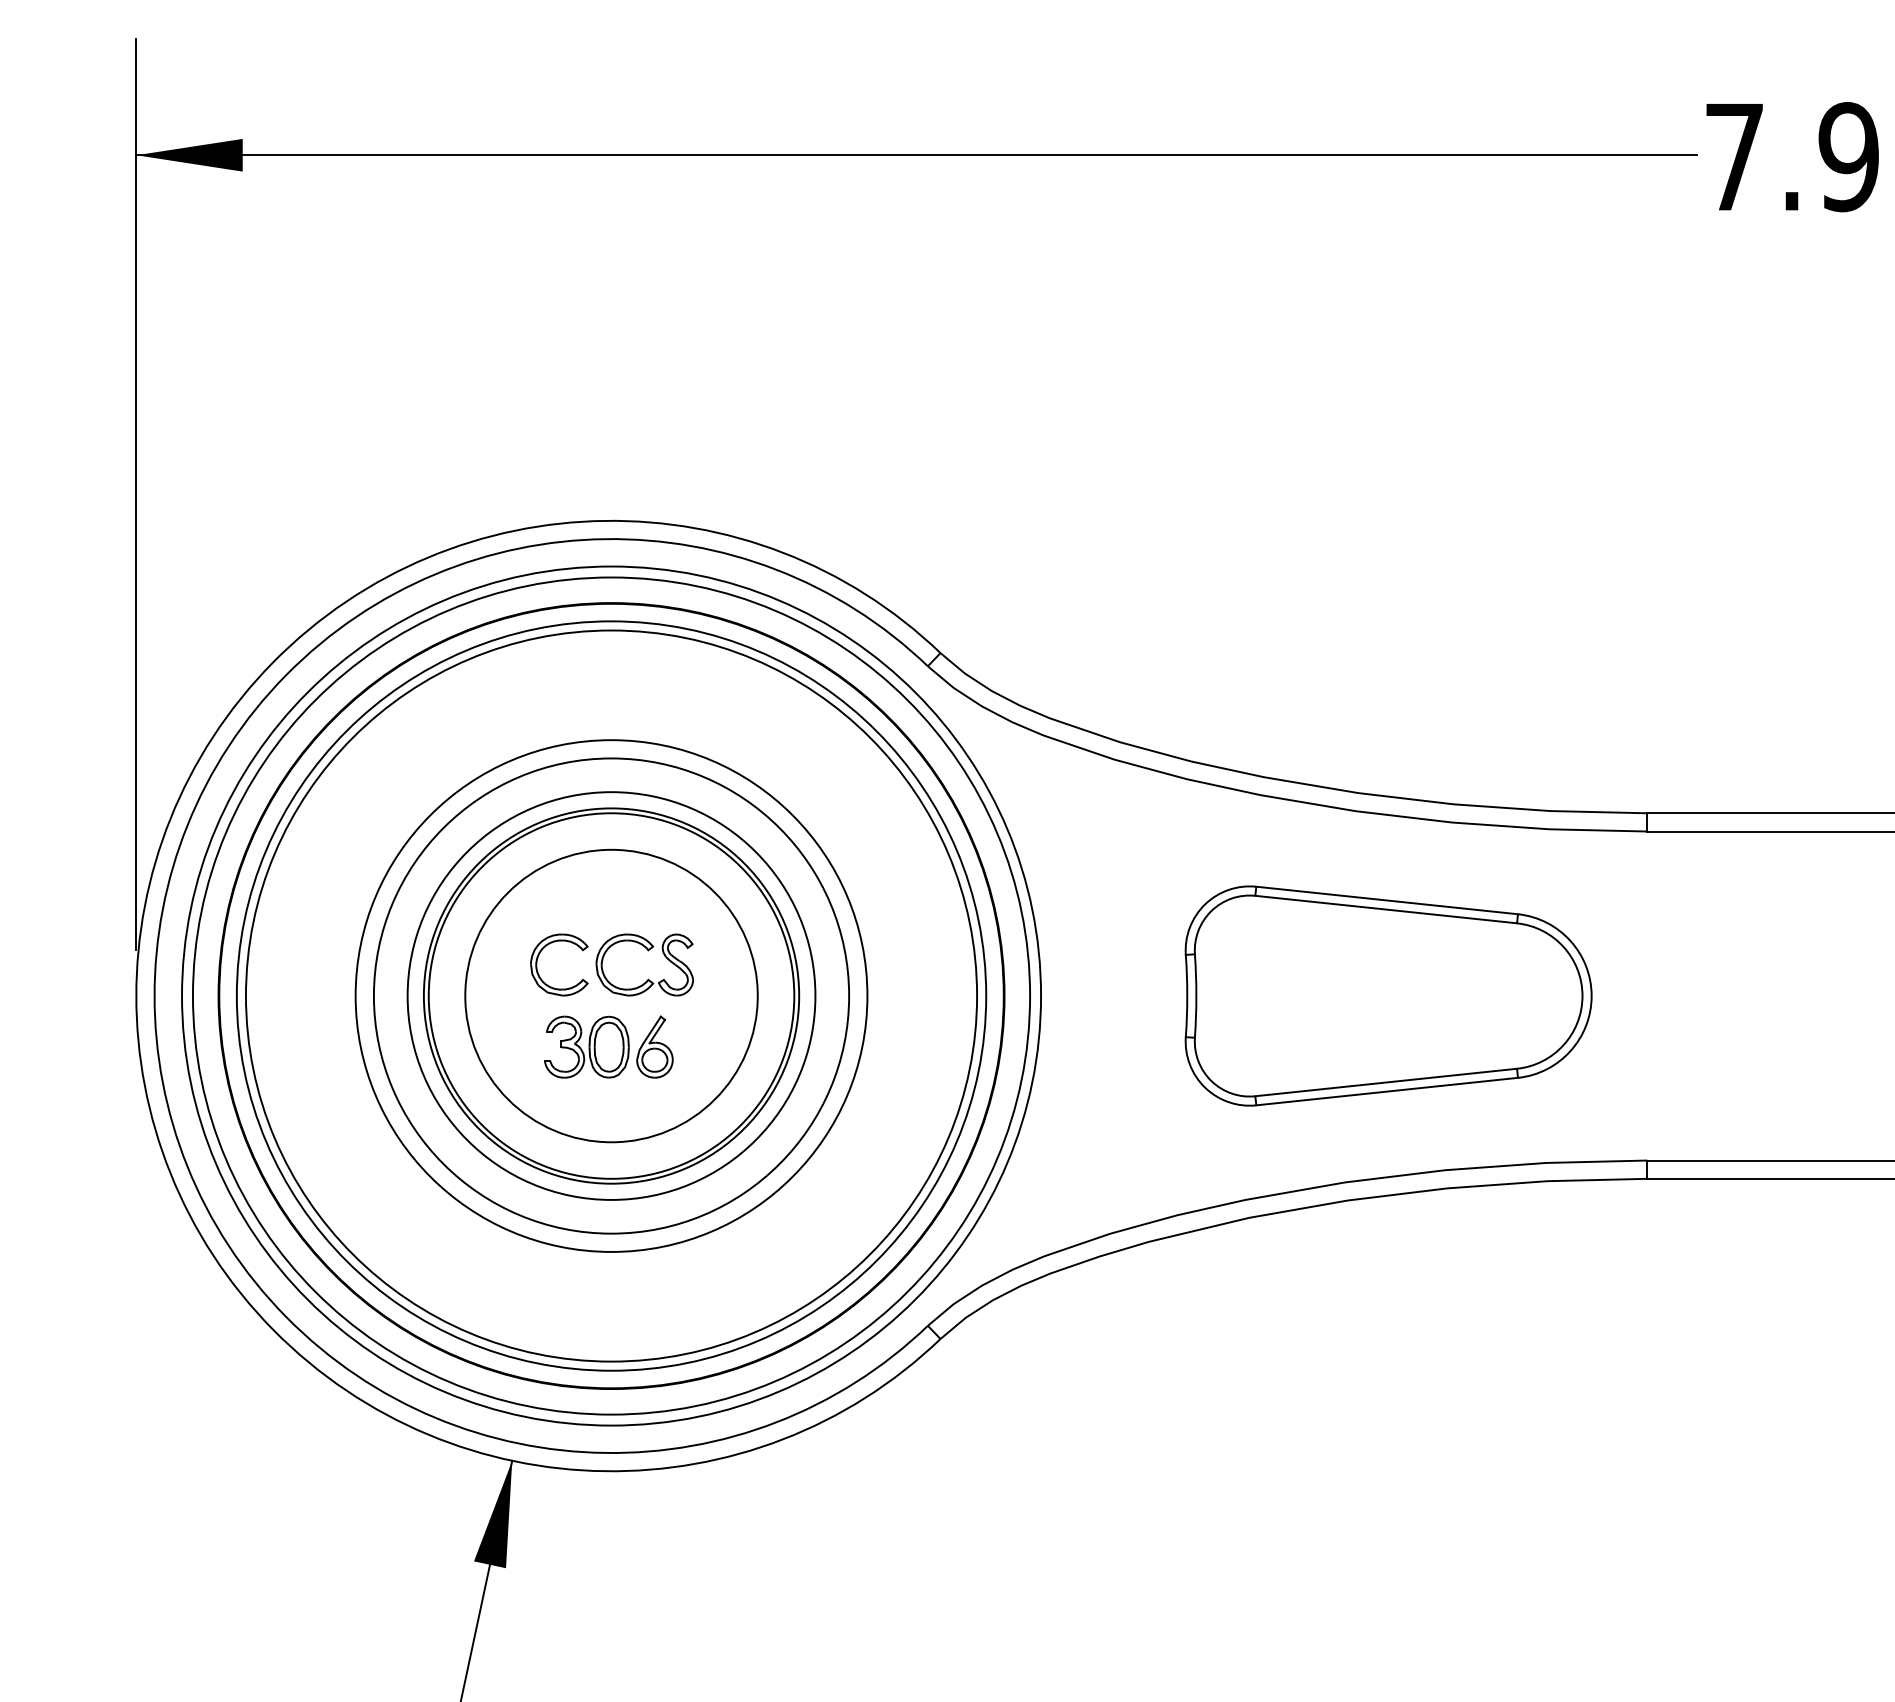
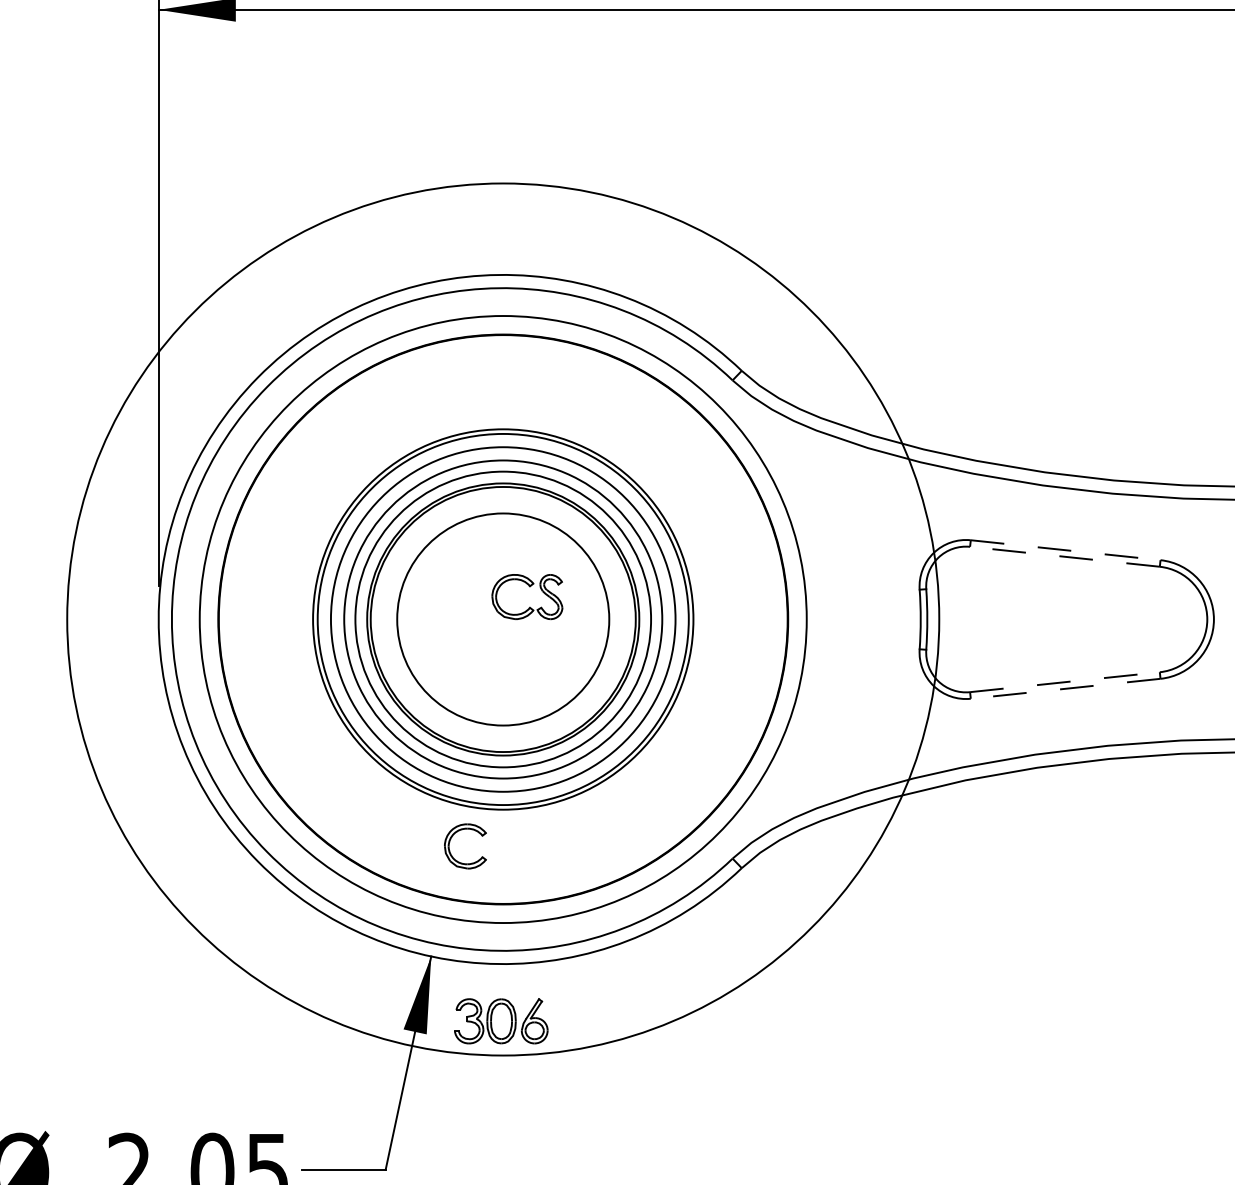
line: (1387, 900) -> (1065, 550), solid -> dashed
line: (1386, 909) -> (1065, 556), solid -> dashed
part: (538, 958) -> (450, 841), moved
circle: (611, 995) -> (503, 619), size x0.6
circle: (611, 995) -> (503, 619), size x0.7
circle: (611, 995) -> (503, 619), size x1.4
part: (608, 1046) -> (501, 1020), moved
line: (1386, 1082) -> (1065, 682), solid -> dashed
line: (1387, 1091) -> (1065, 688), solid -> dashed

